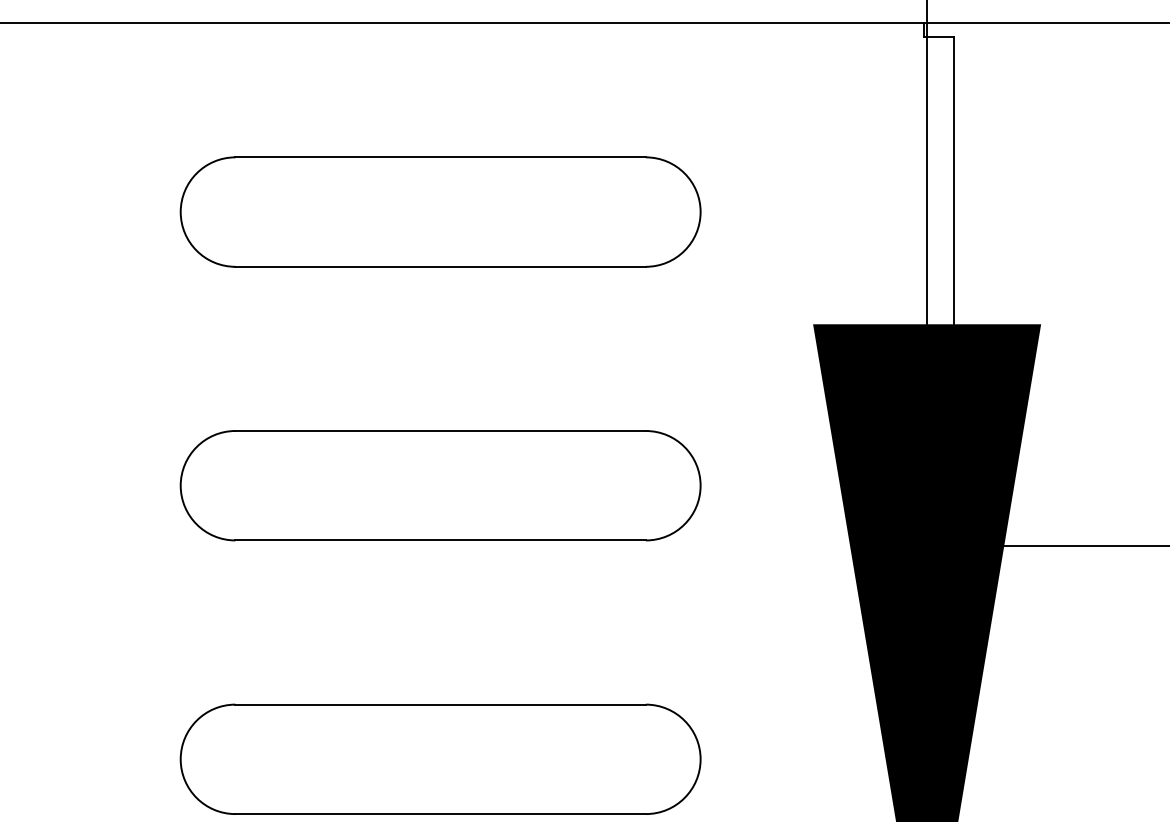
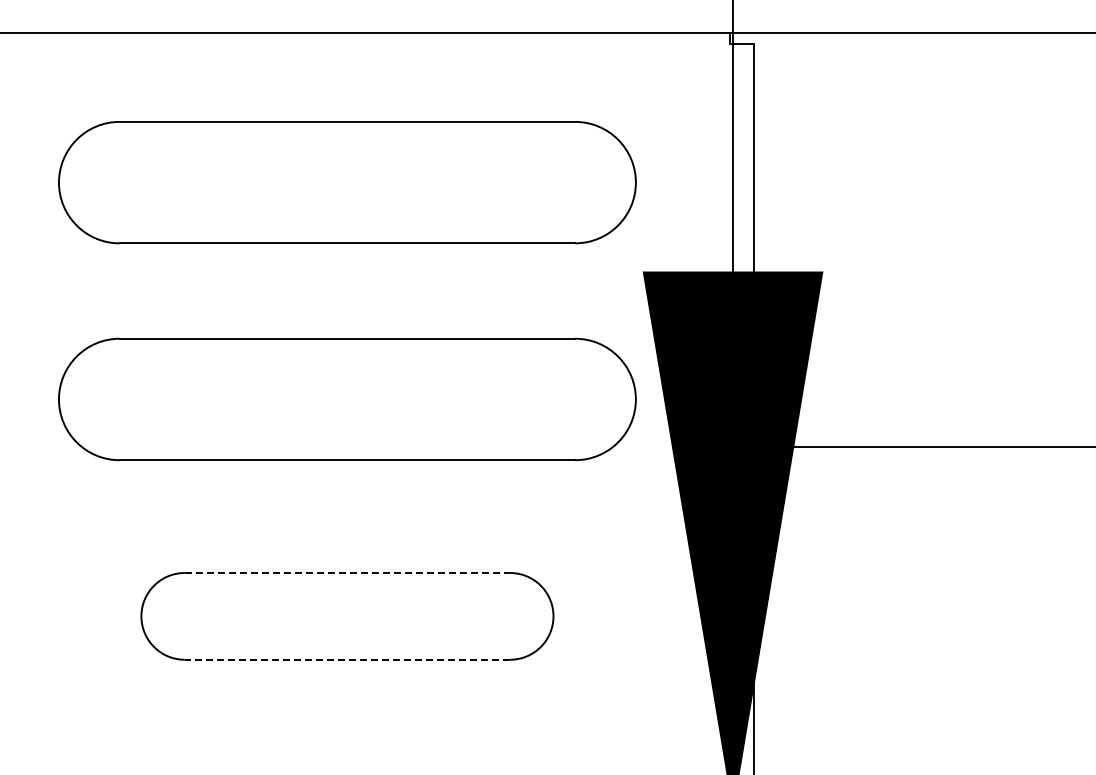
part: (440, 211) -> (347, 182), size x1.4
part: (440, 485) -> (347, 399), size x1.4
line: (440, 705) -> (347, 573), solid -> dashed
line: (440, 813) -> (347, 659), solid -> dashed

